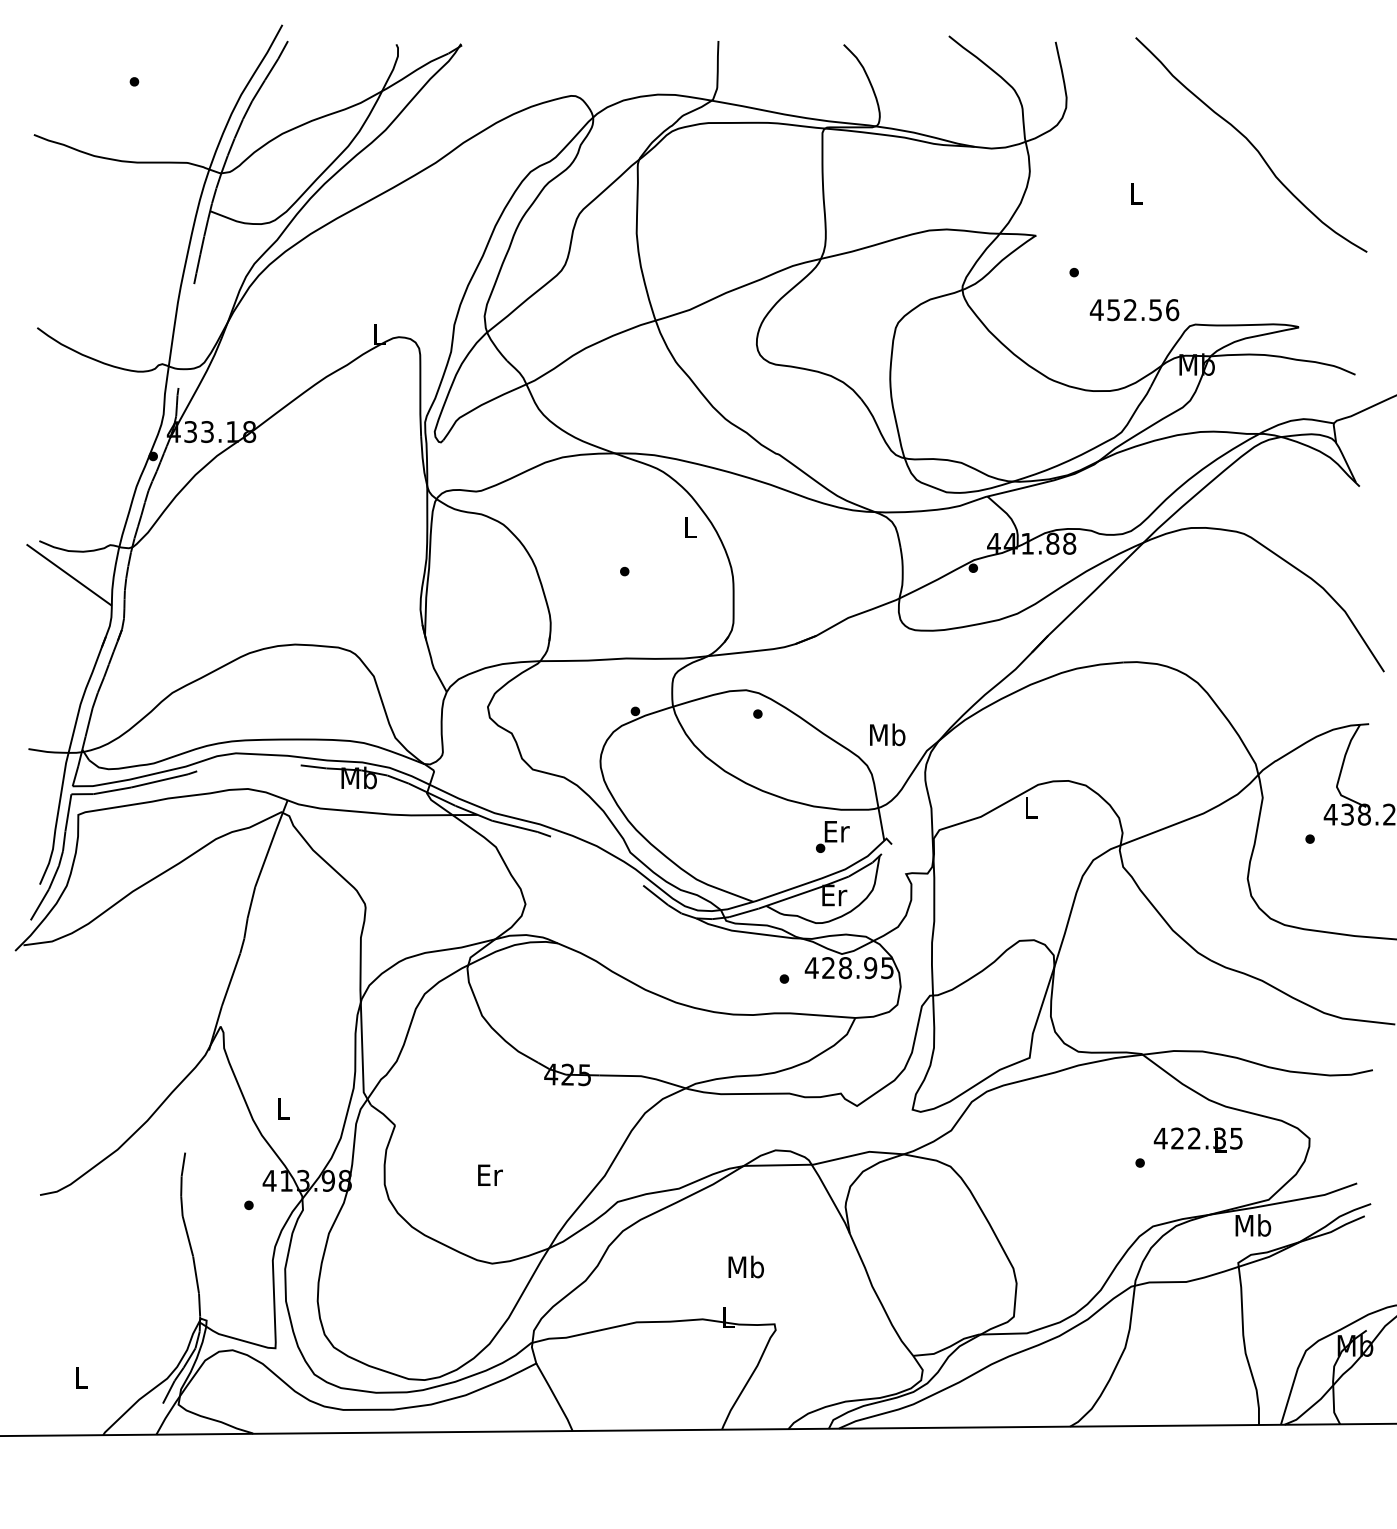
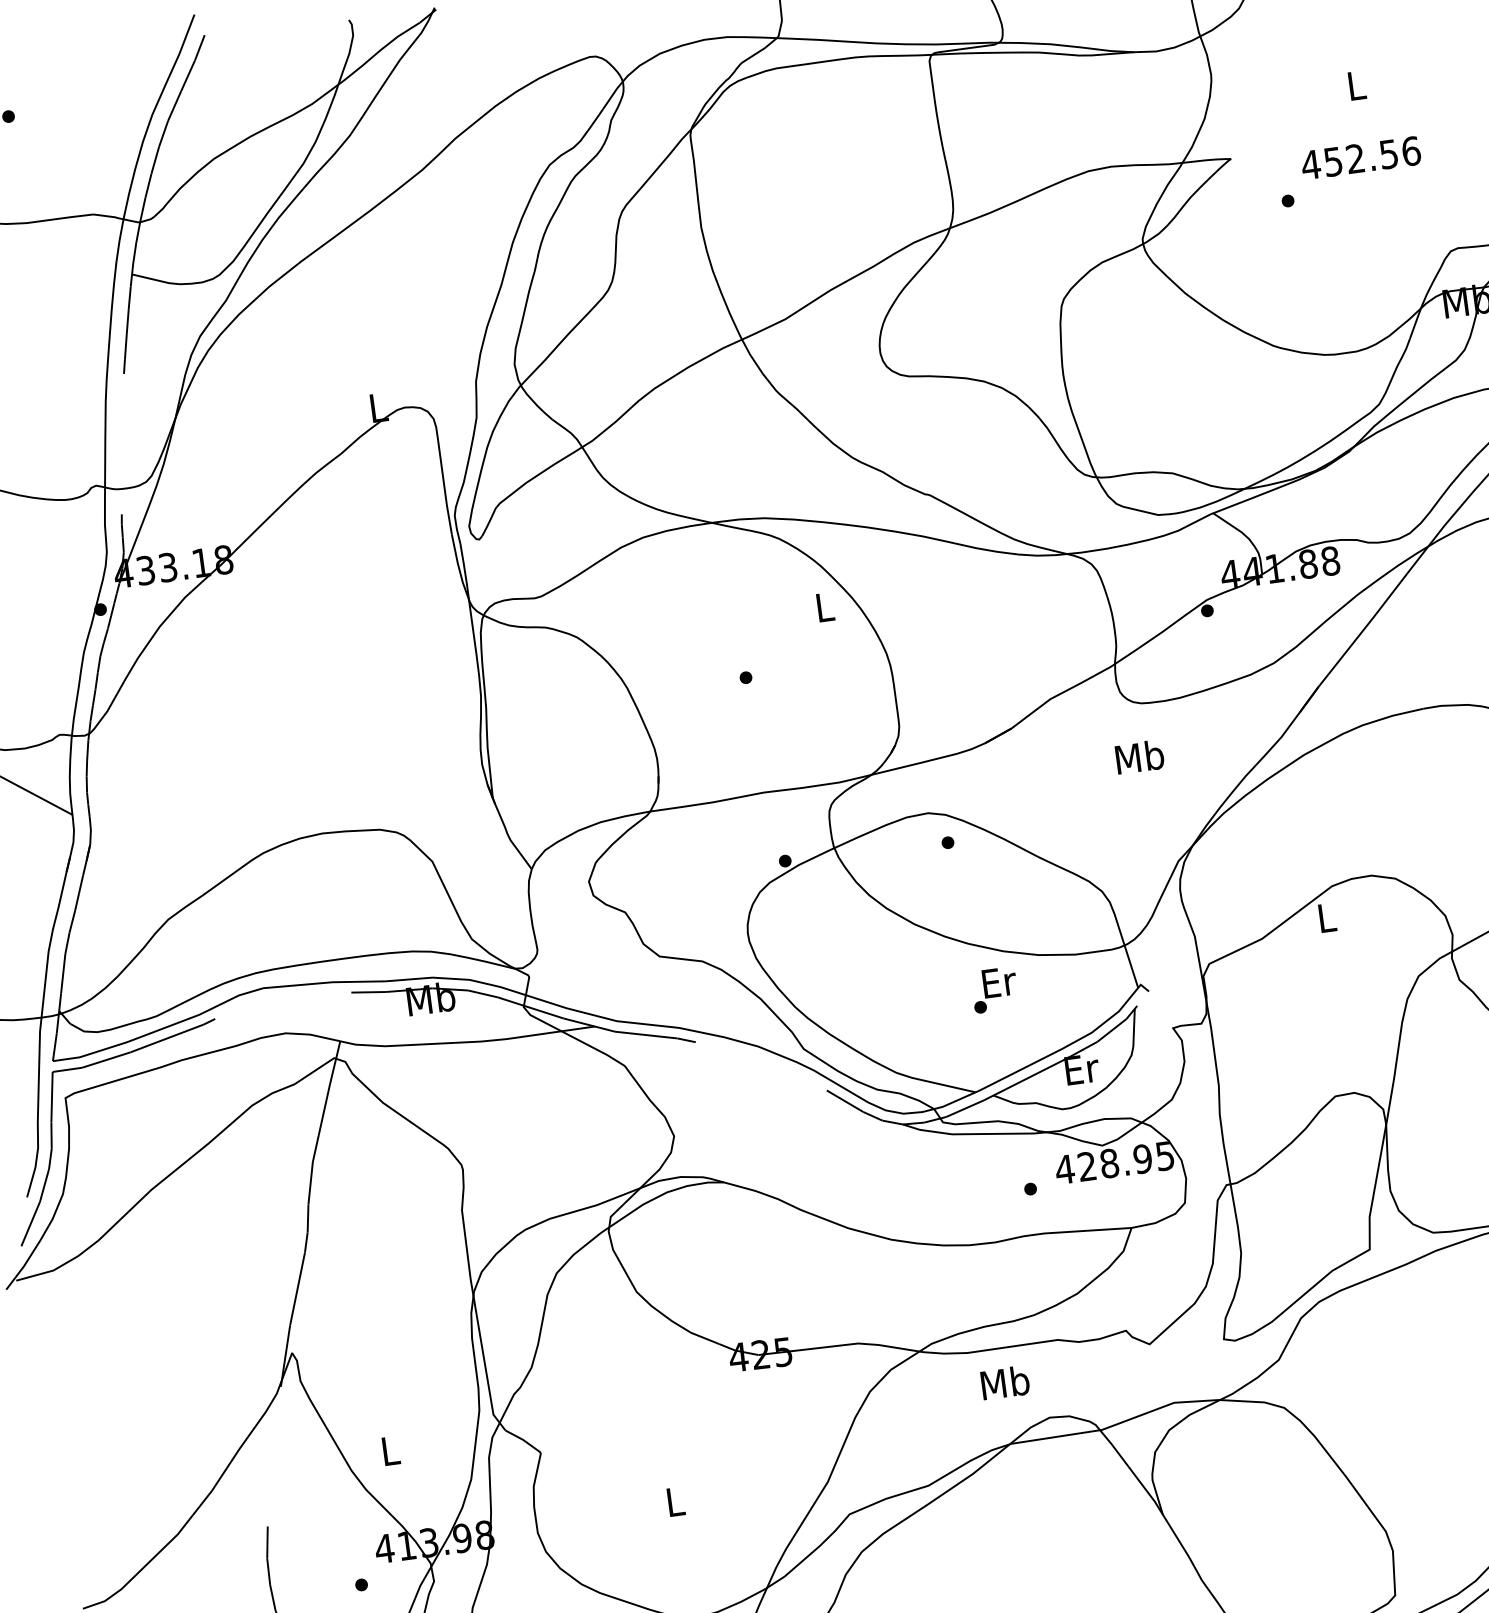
text: (1134, 310) -> (1360, 158), moved
text: (887, 734) -> (1139, 756), moved
text: (832, 836) -> (994, 989), moved
text: (490, 1174) -> (676, 1500), Er -> L
text: (745, 1266) -> (1004, 1382), moved

